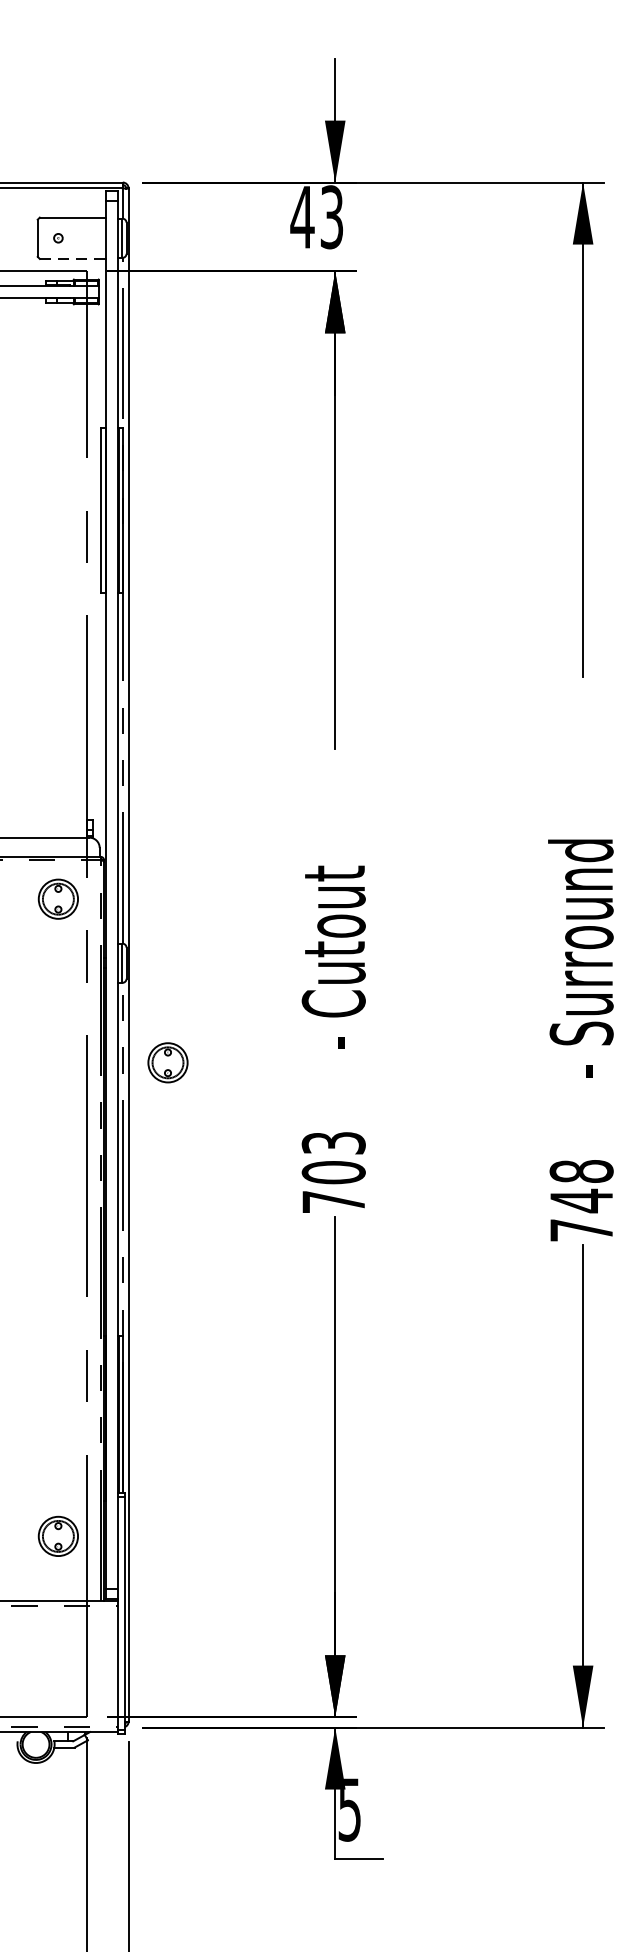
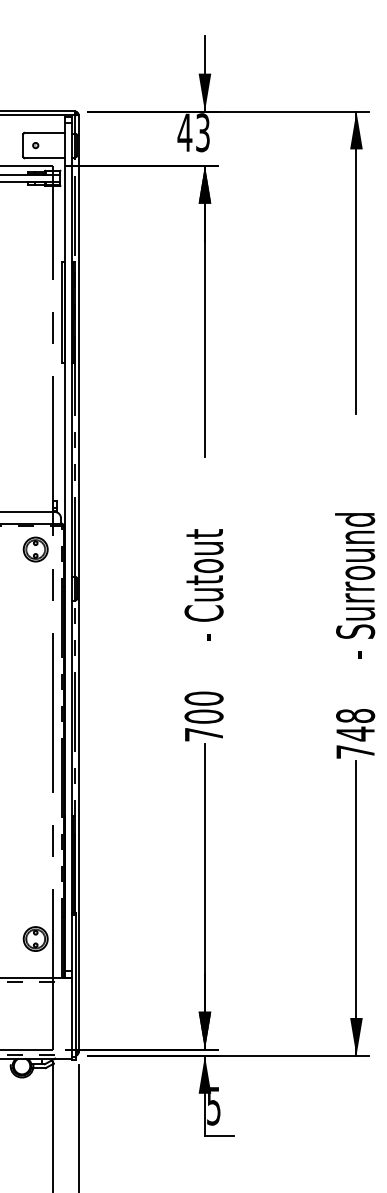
line: (74, 259) -> (45, 158), dashed -> solid
part: (167, 1062) -> (102, 649), removed
text: (332, 1142) -> (203, 698), 703 -> 700

